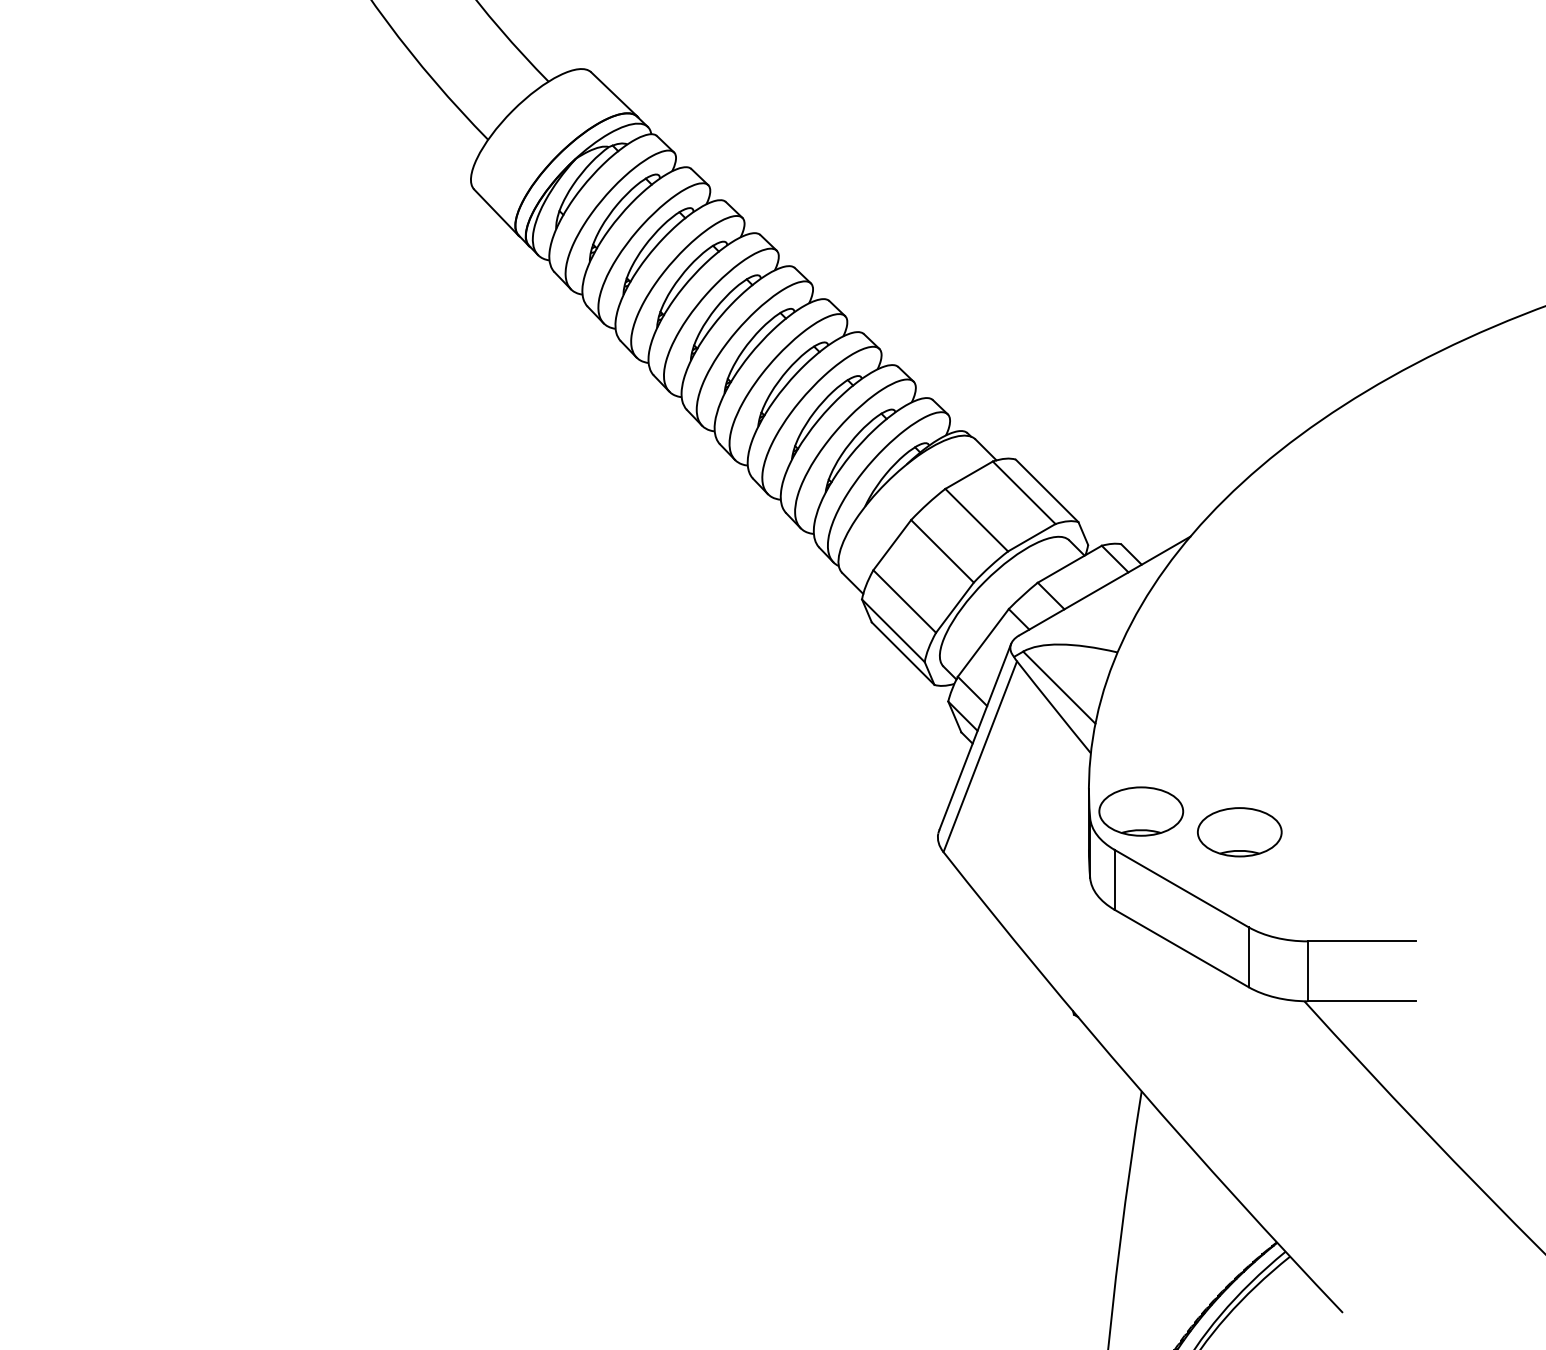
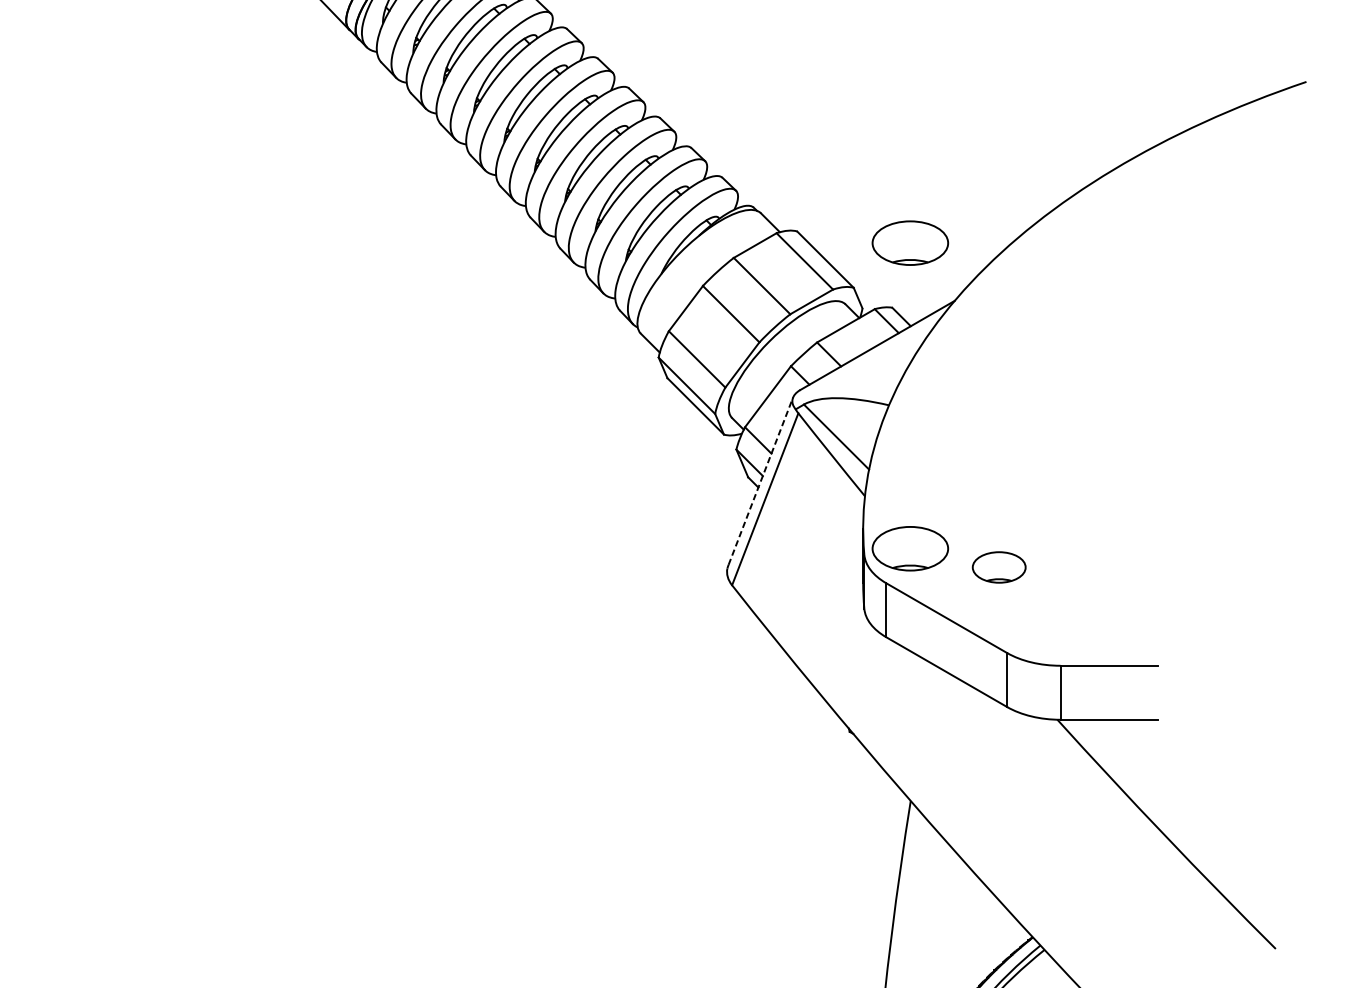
part: (1141, 472) -> (910, 243), added
line: (975, 736) -> (760, 481), solid -> dashed
part: (1239, 832) -> (998, 567), size x0.7

